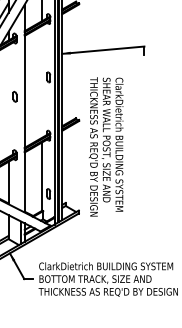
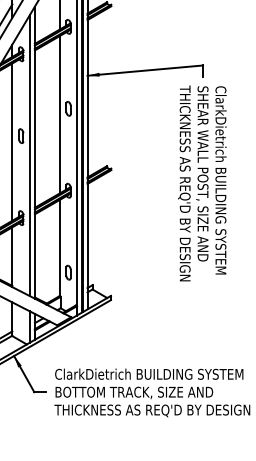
line: (42, 81) -> (59, 114), added
line: (8, 100) -> (12, 141), added
line: (21, 110) -> (30, 155), added
text: (106, 146) -> (202, 183), moved

